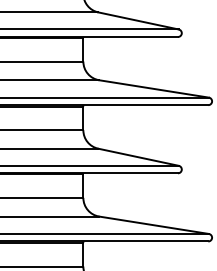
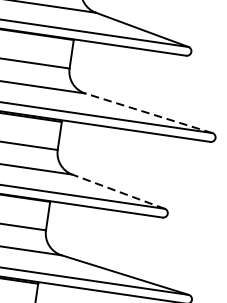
line: (153, 88) -> (148, 112), solid -> dashed
line: (138, 157) -> (118, 191), solid -> dashed

